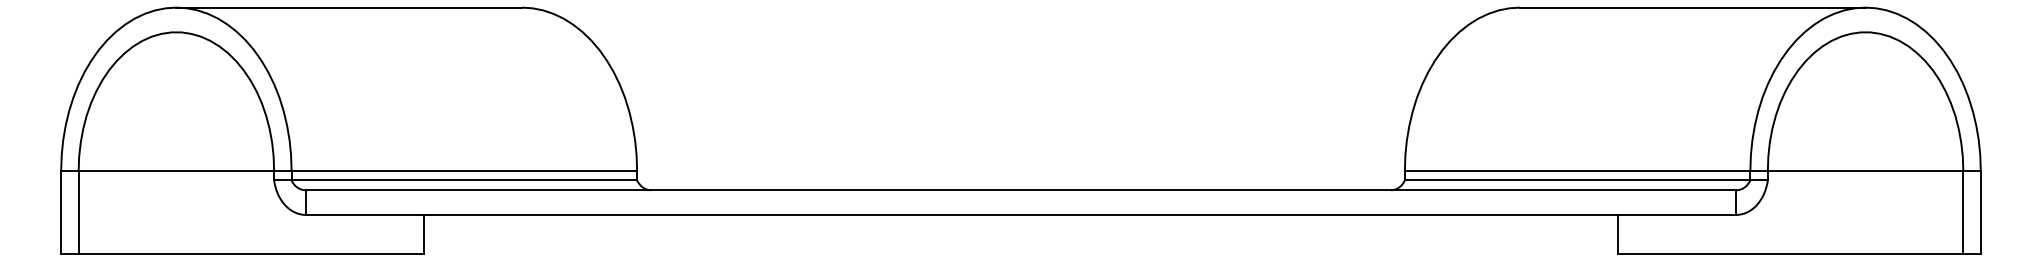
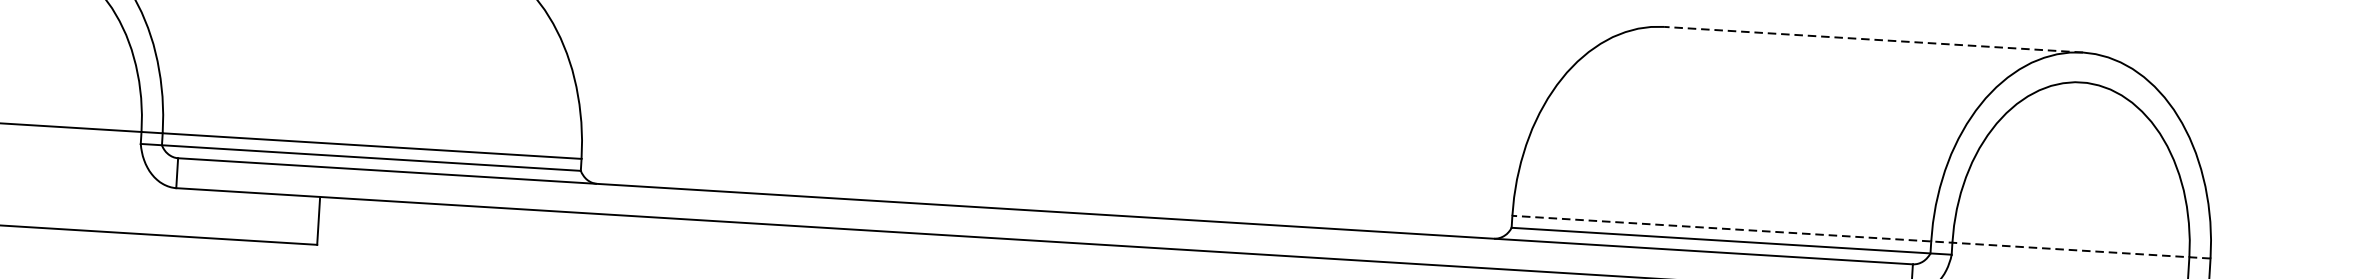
line: (1692, 7) -> (1873, 39), solid -> dashed
line: (1692, 170) -> (1861, 237), solid -> dashed

